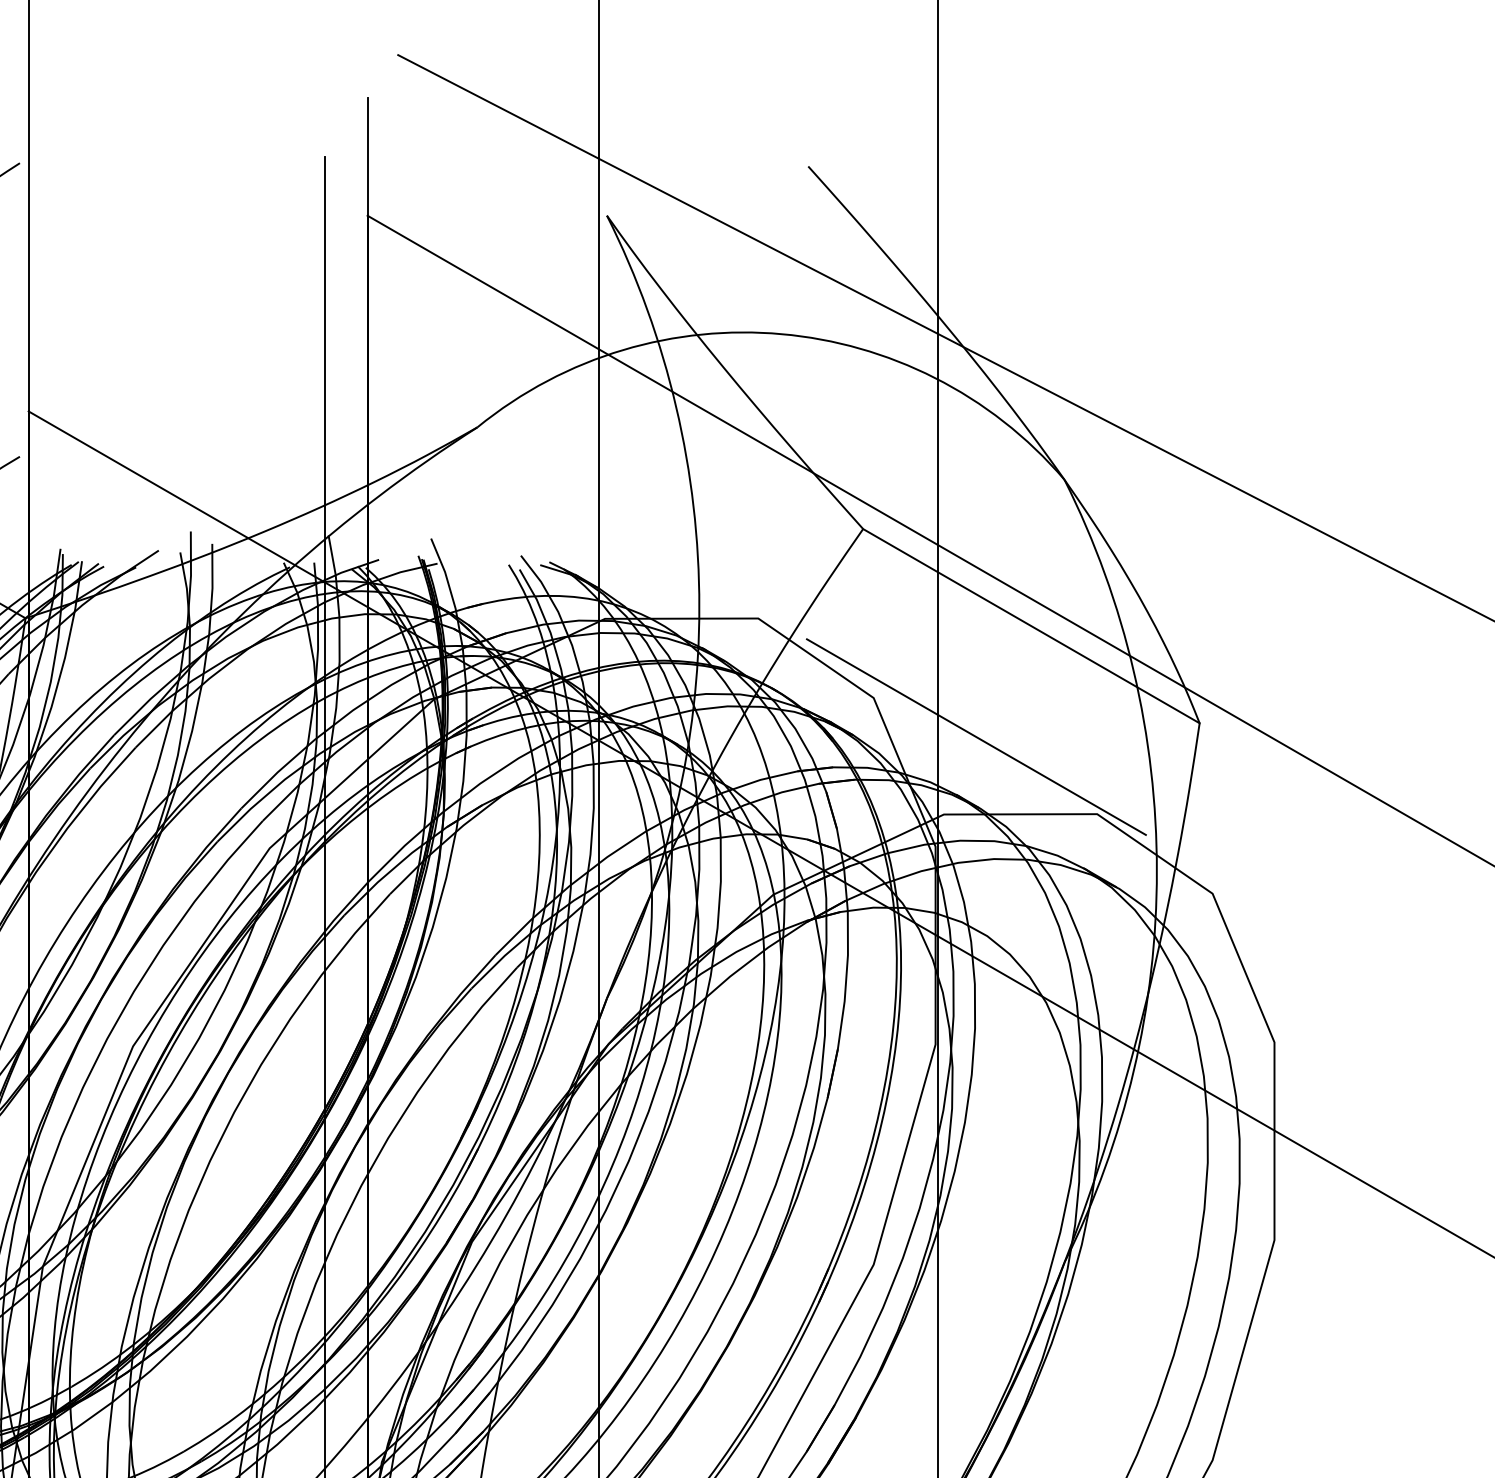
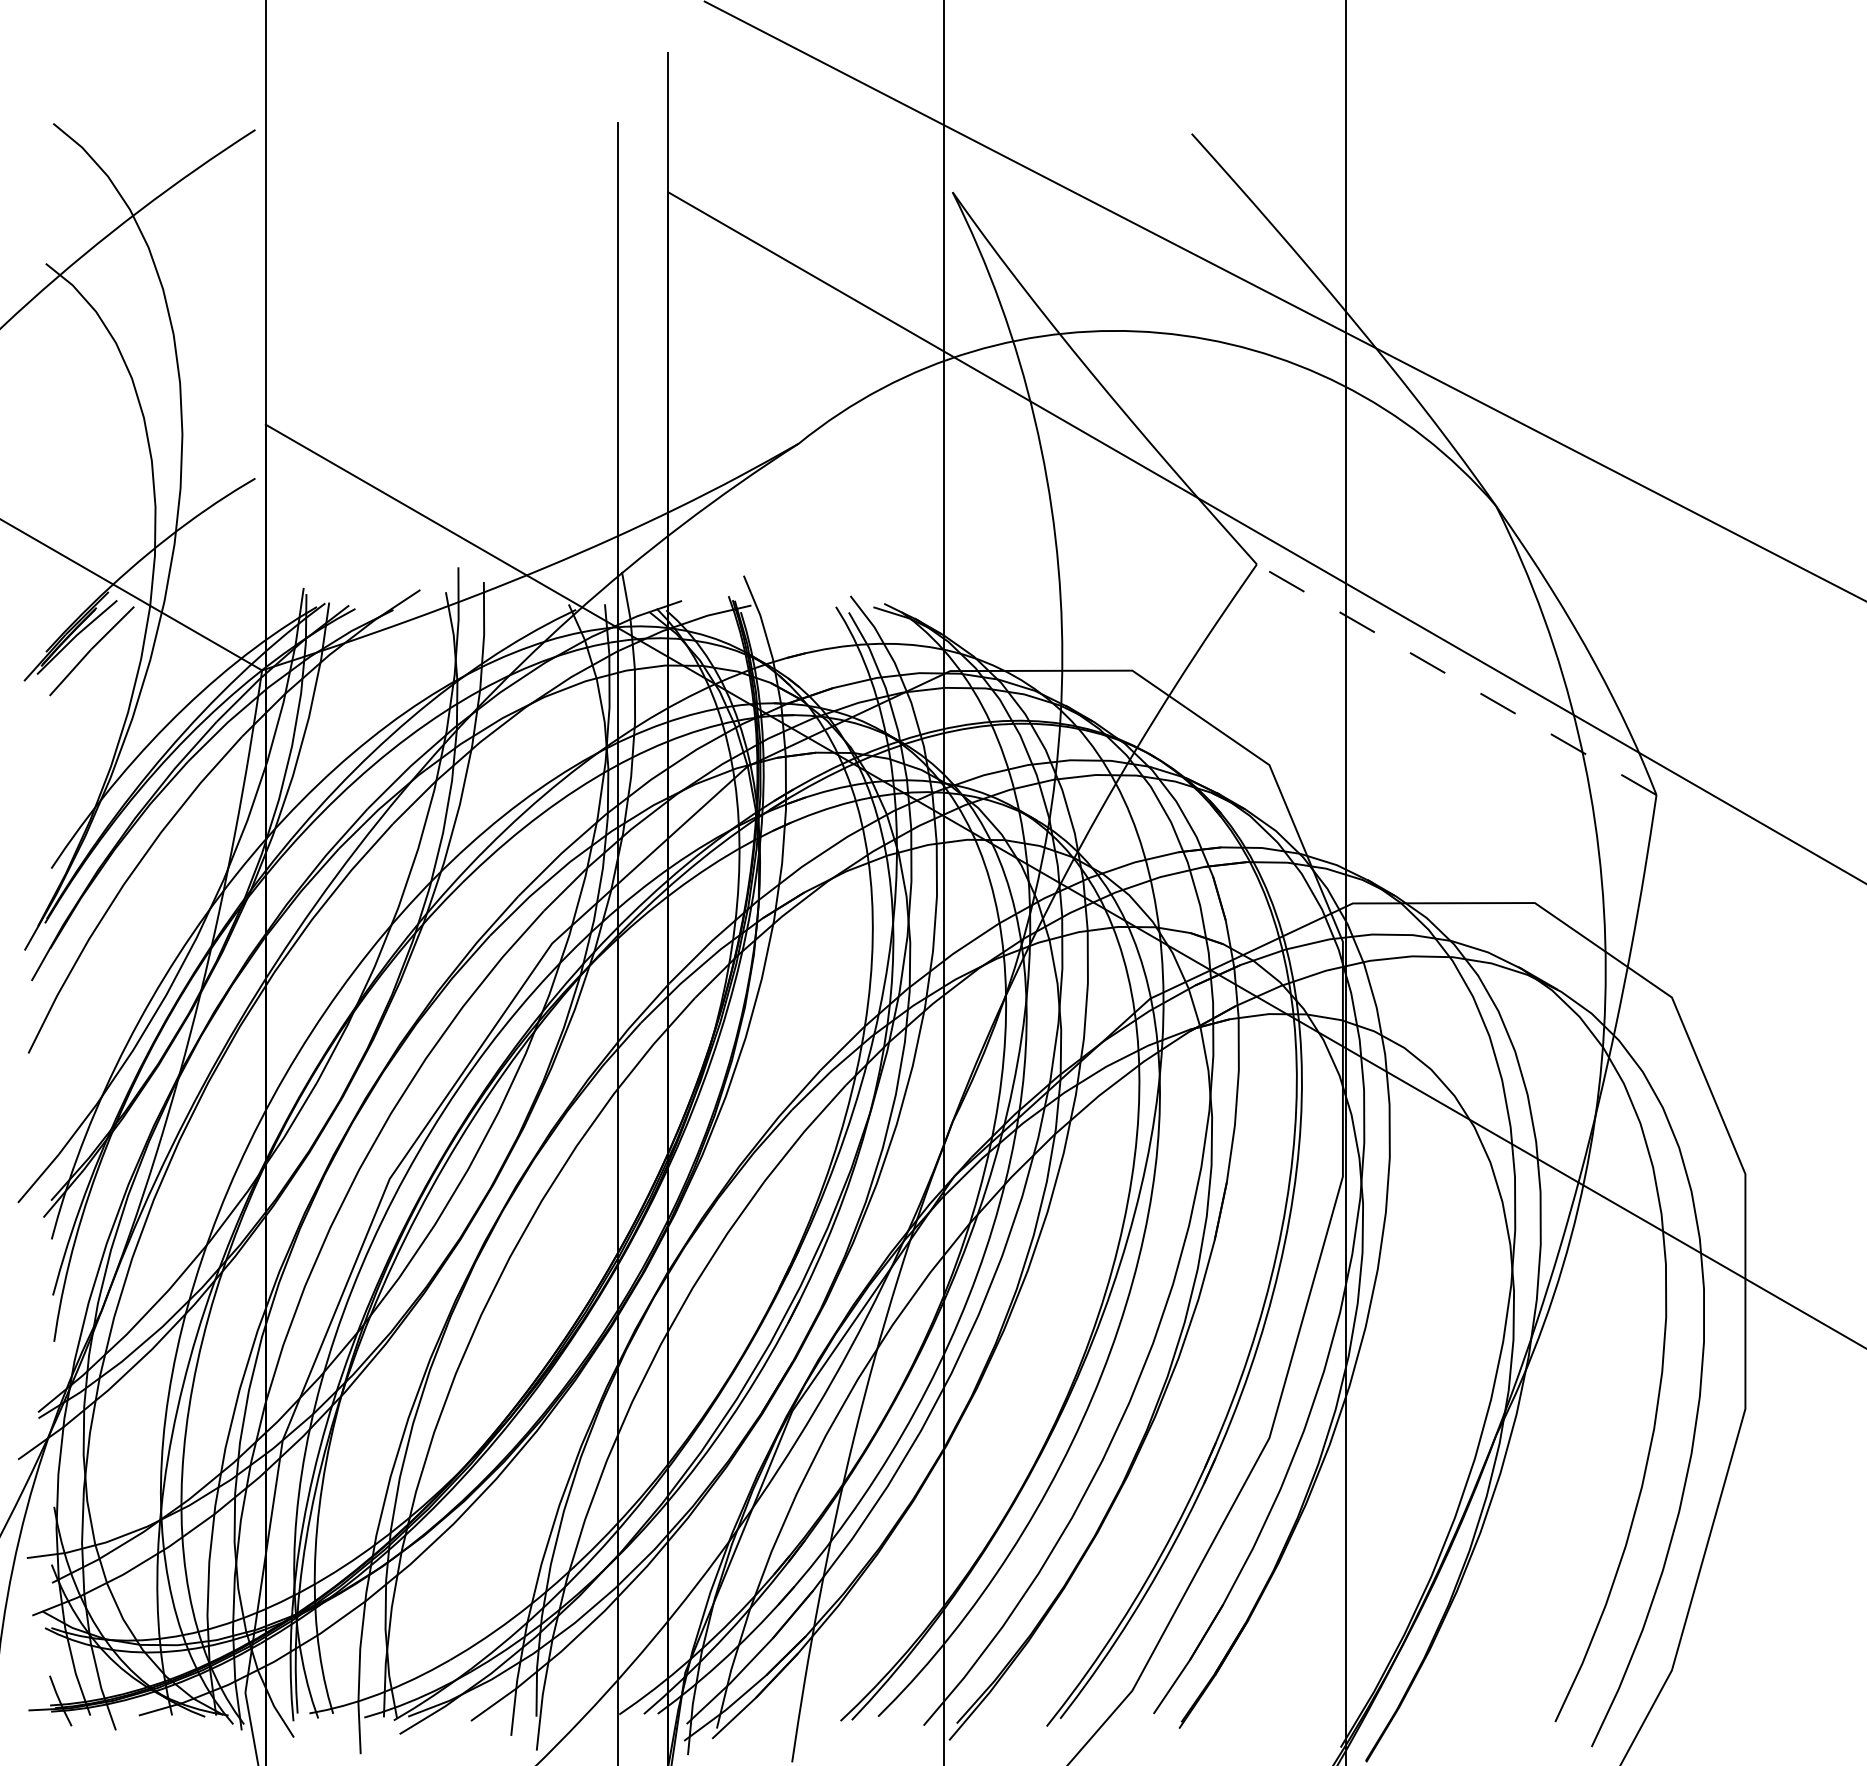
line: (1031, 625) -> (1456, 679), solid -> dashed
line: (976, 737) -> (1391, 811), removed

